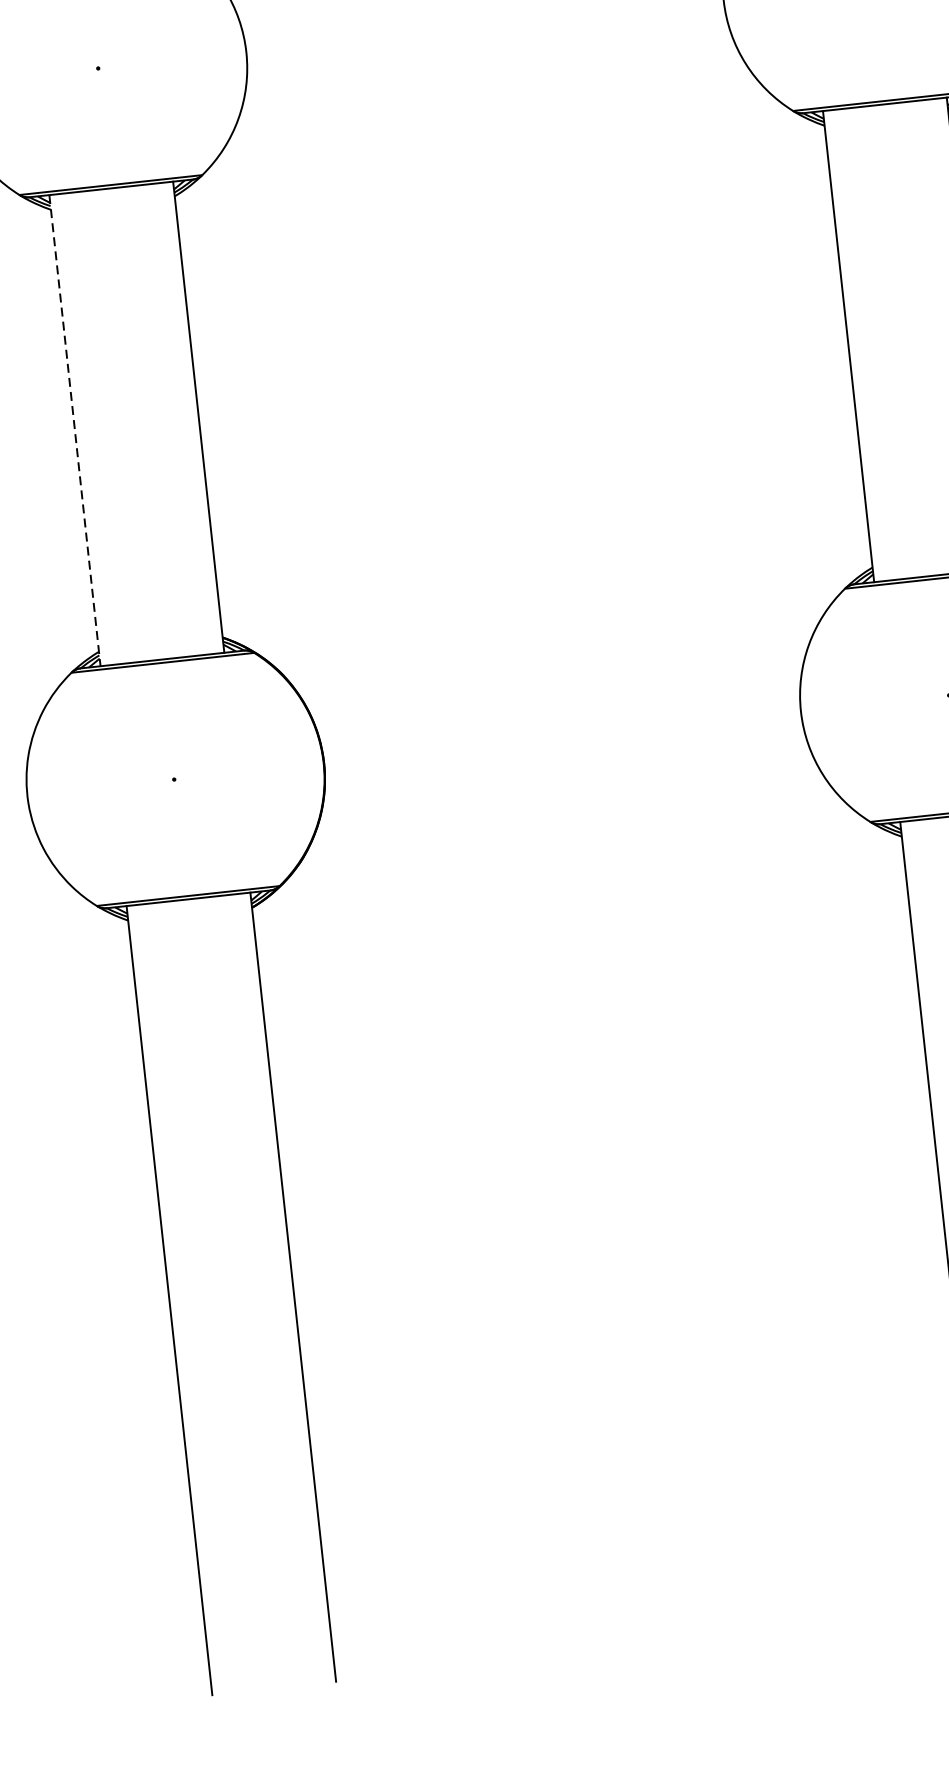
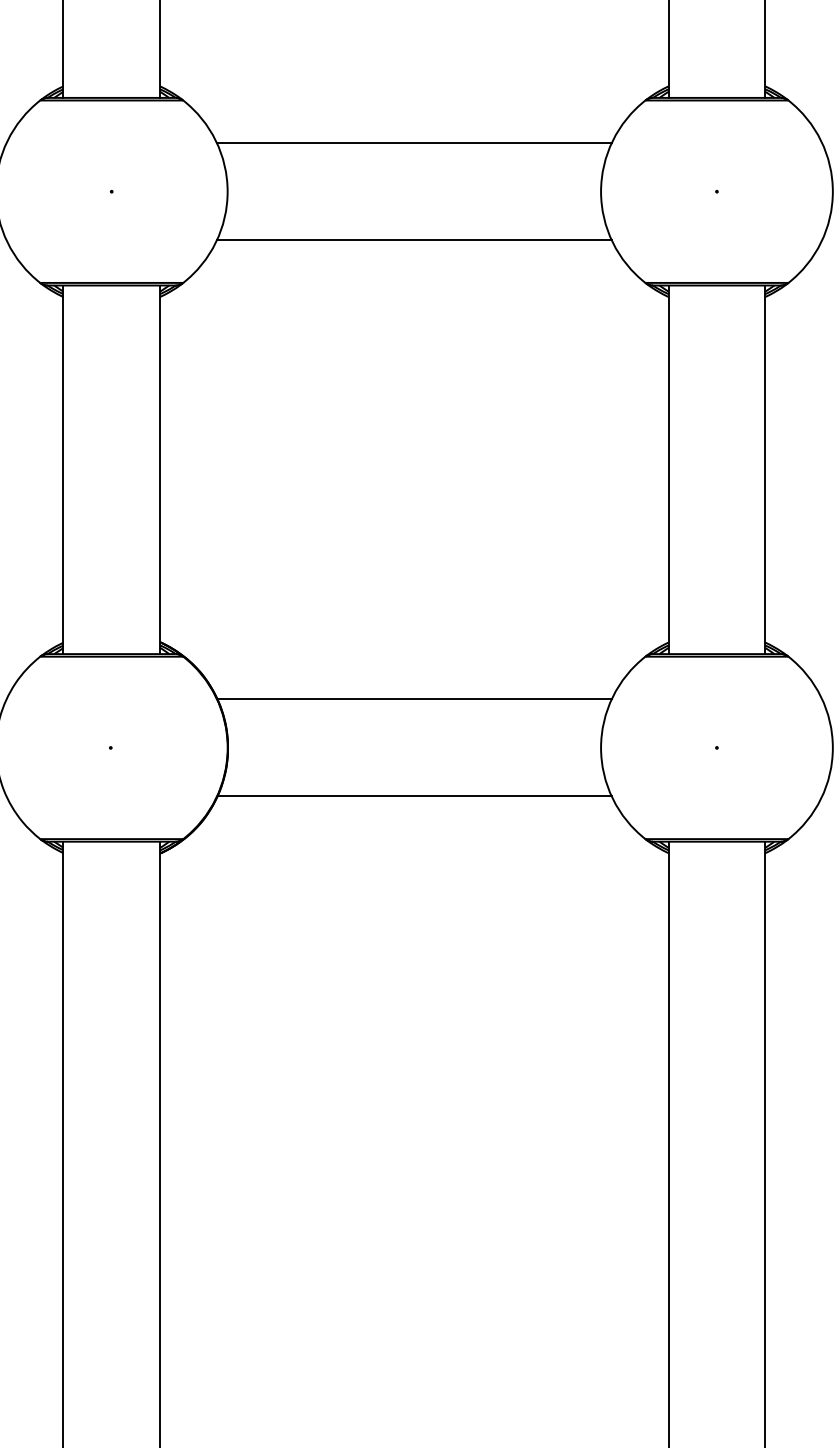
line: (492, 88) -> (414, 240), added
line: (75, 431) -> (63, 470), dashed -> solid
line: (555, 675) -> (414, 699), added
line: (569, 799) -> (414, 796), added

